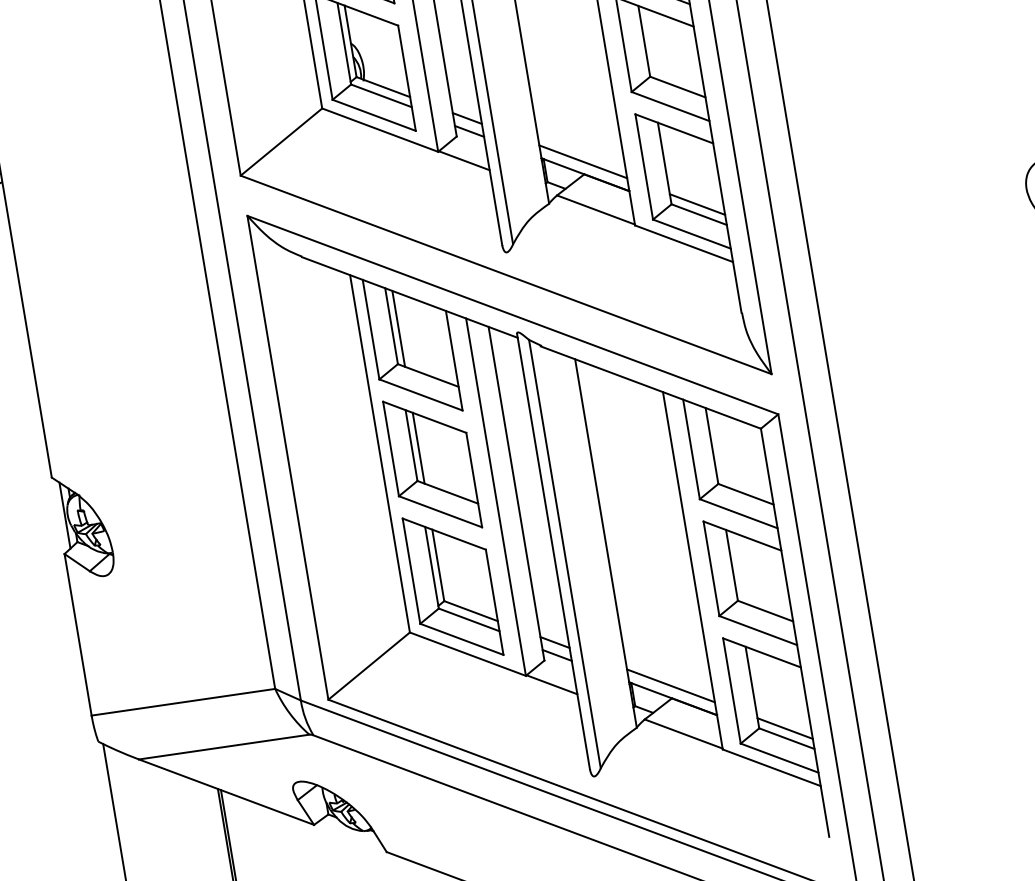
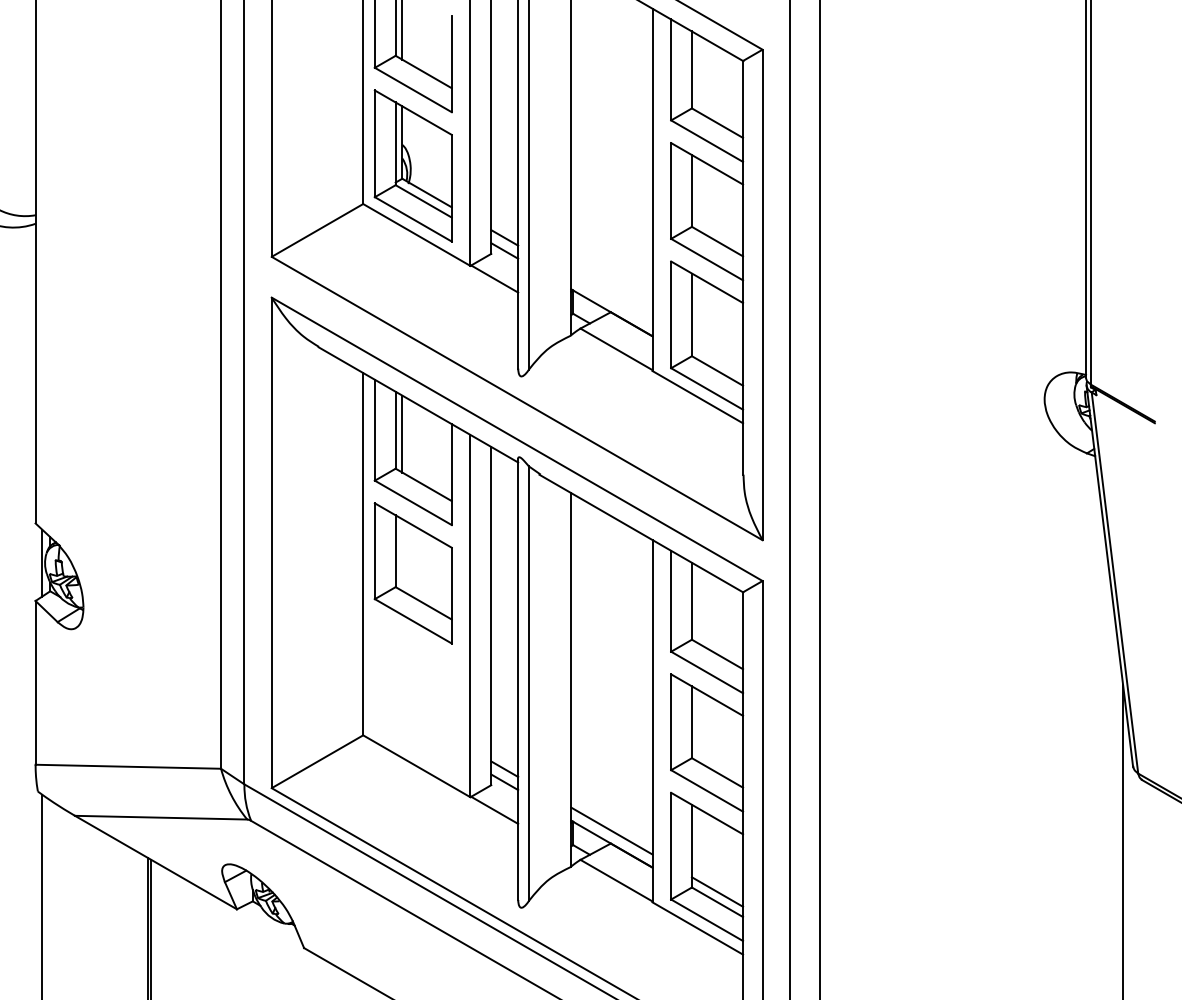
line: (582, 161) -> (611, 299), removed
line: (697, 204) -> (717, 360), removed
line: (418, 447) -> (402, 554), removed
part: (452, 586) -> (412, 696), removed

